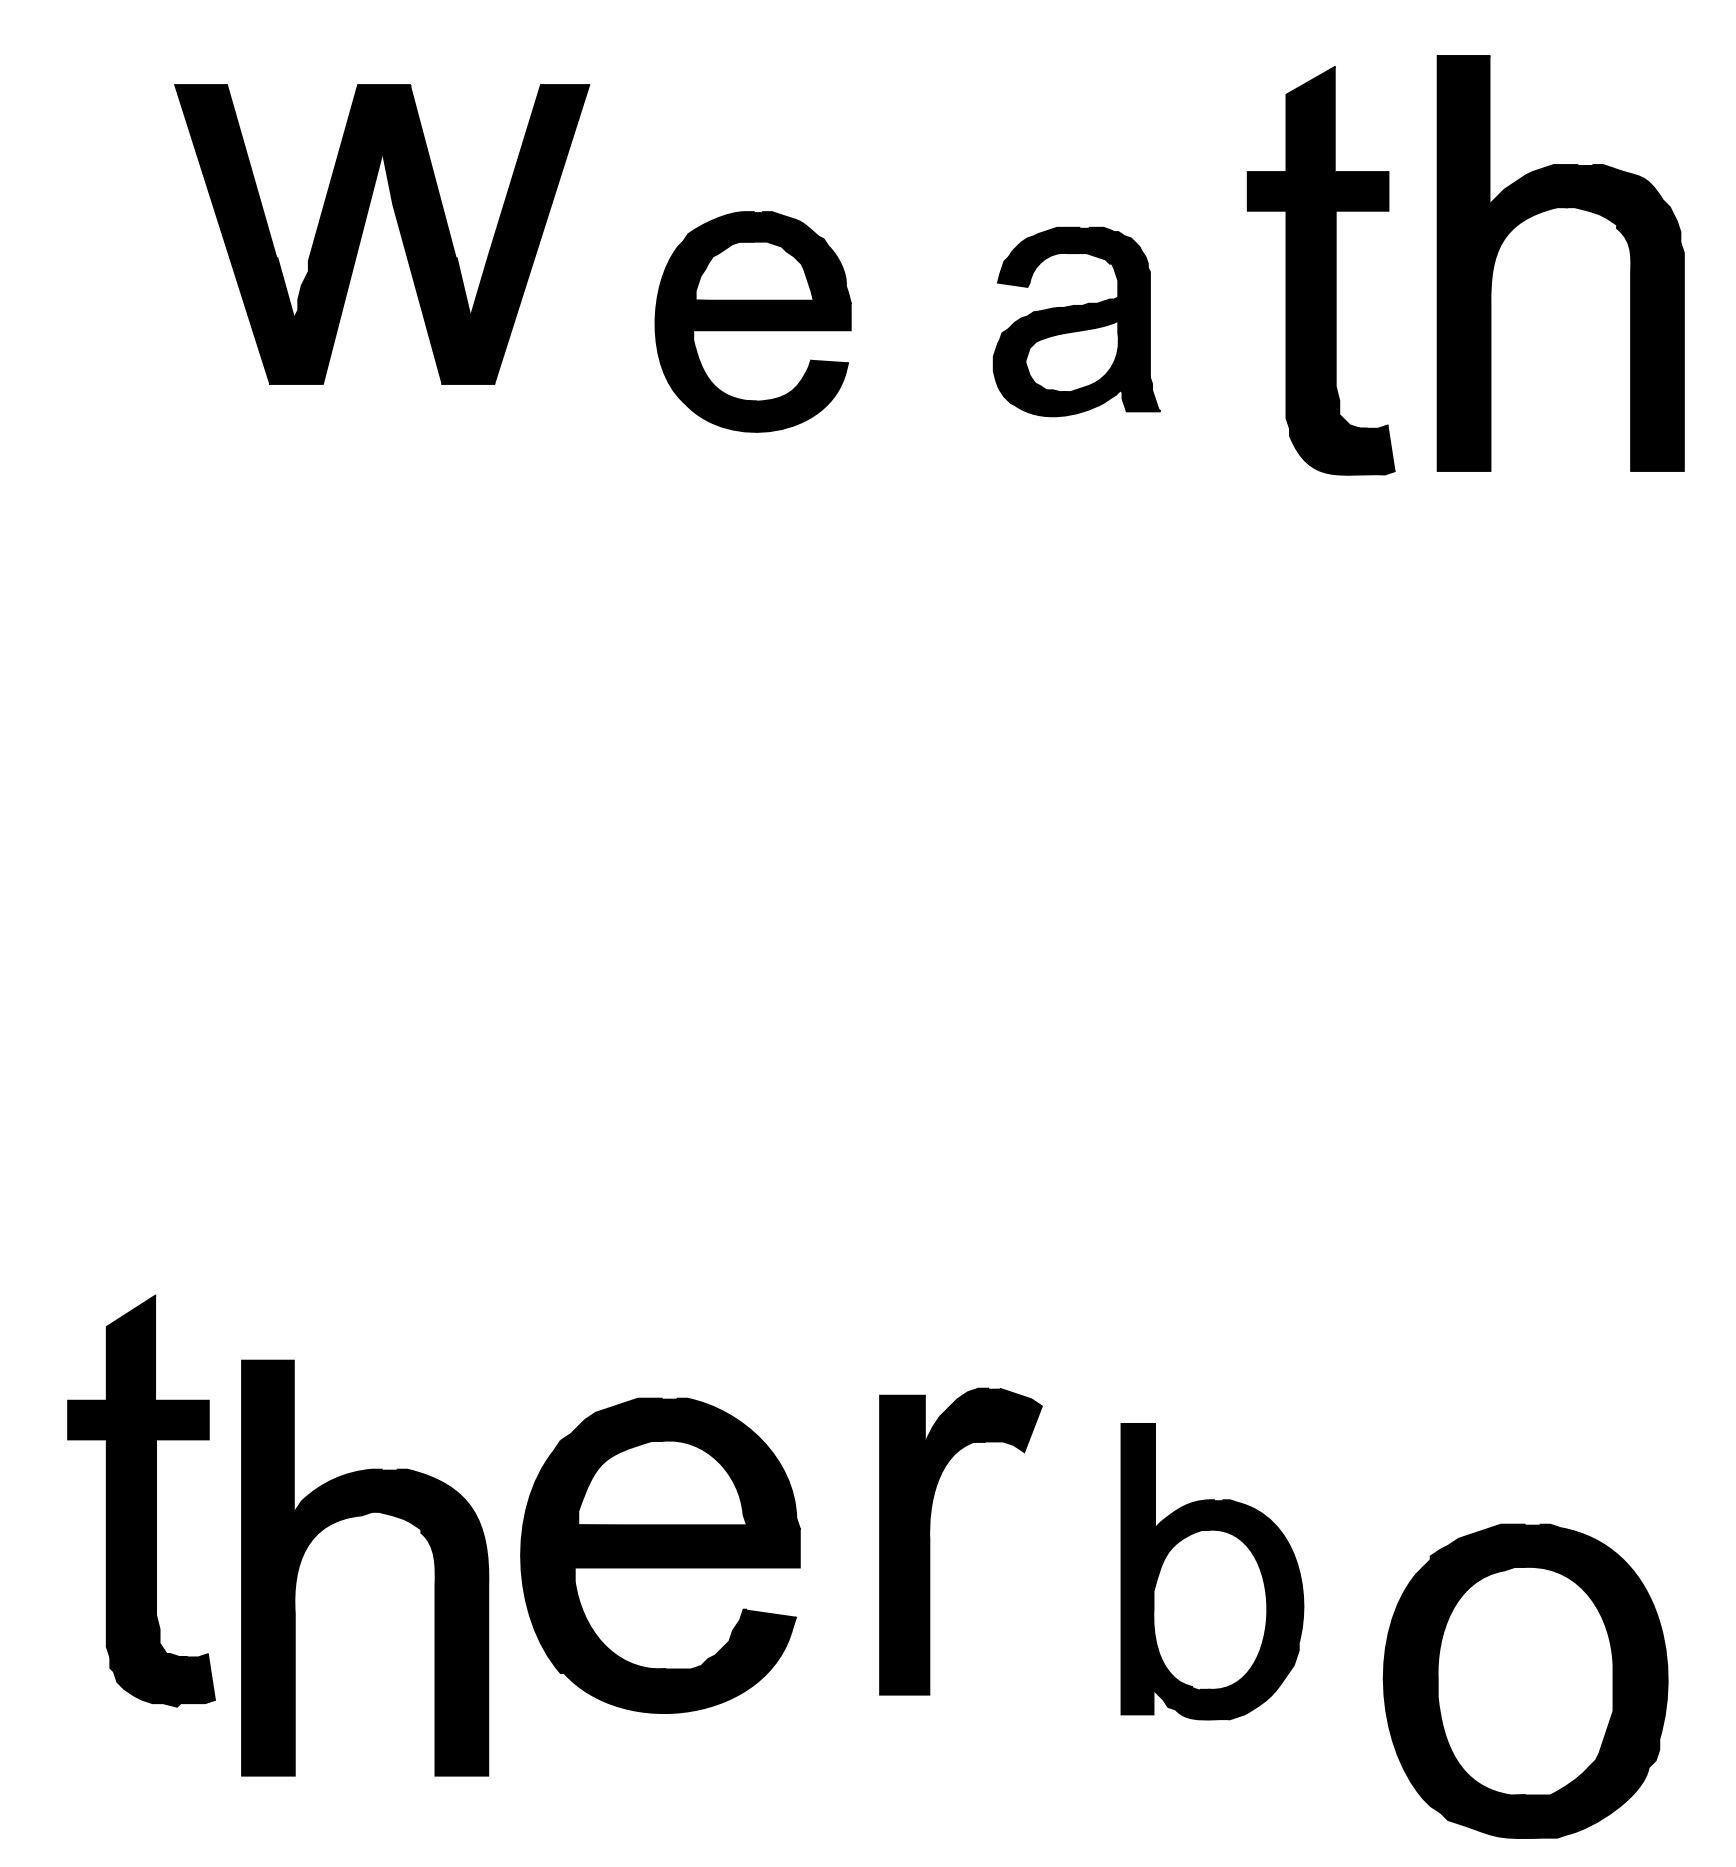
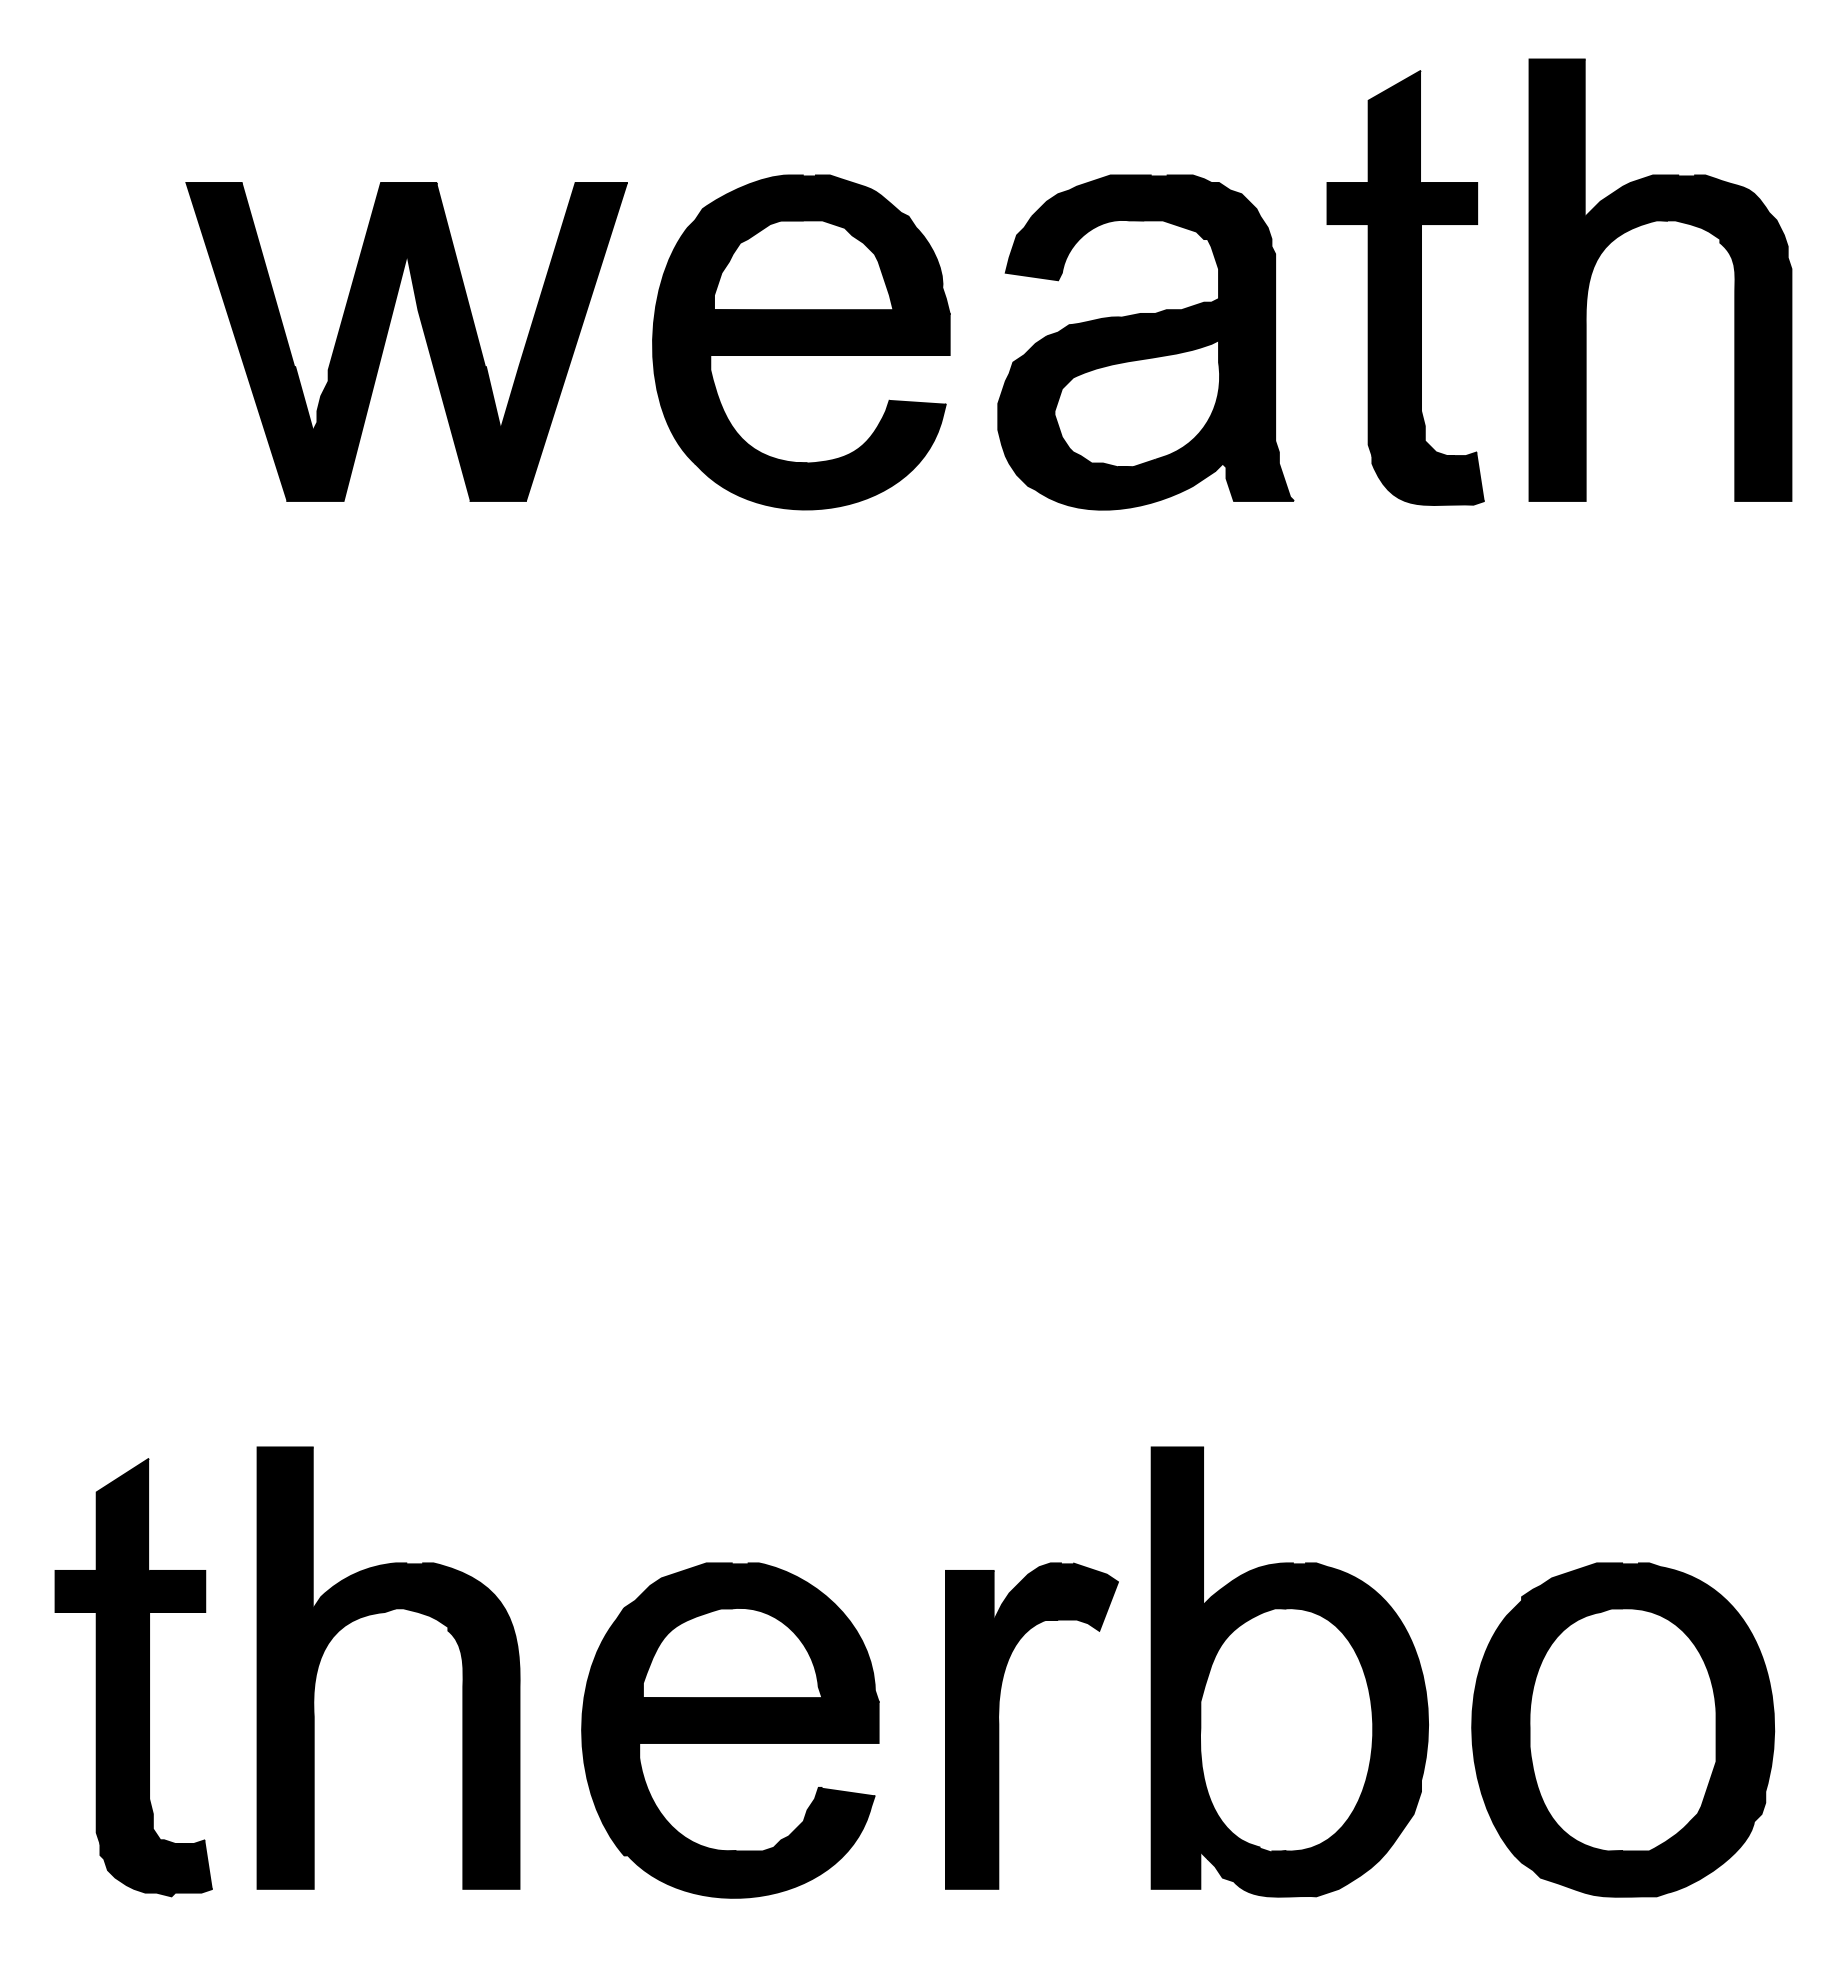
part: (398, 228) -> (424, 335), moved
part: (752, 321) -> (800, 341), size x1.43
part: (1076, 321) -> (1145, 341), size x1.67
part: (141, 1500) -> (133, 1677), moved
part: (930, 1541) -> (999, 1725), moved
part: (660, 1555) -> (730, 1730), moved
part: (1212, 1571) -> (1289, 1671), size x1.43
part: (1525, 1680) -> (1622, 1729), moved

